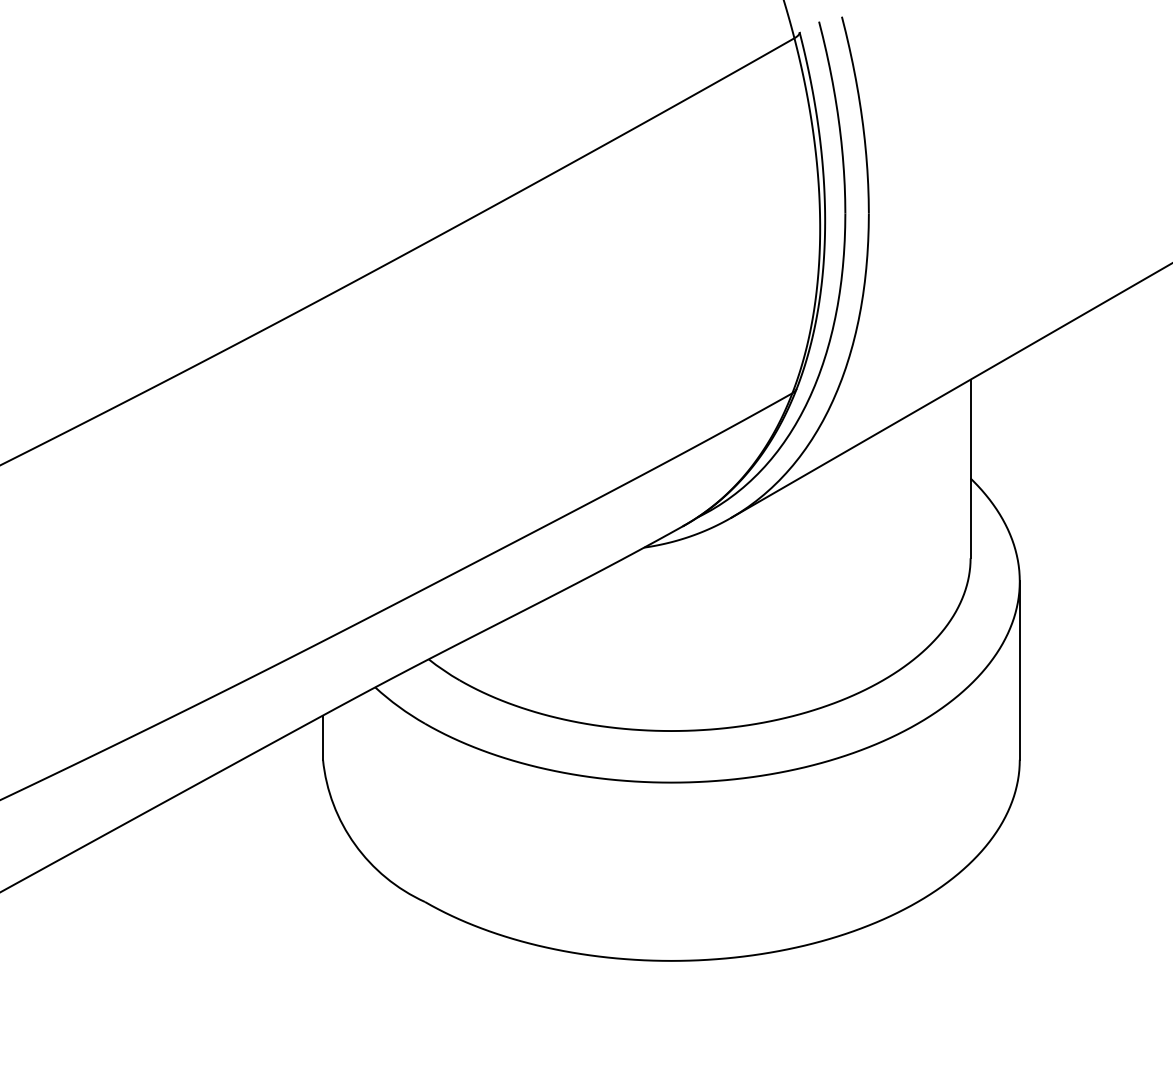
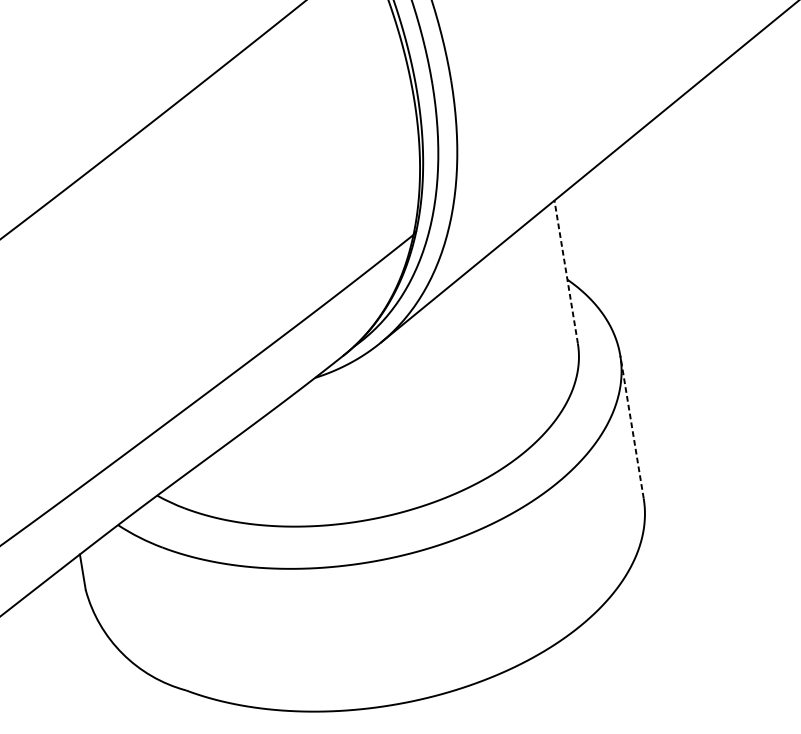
line: (970, 468) -> (566, 271), solid -> dashed
line: (1019, 670) -> (631, 427), solid -> dashed

